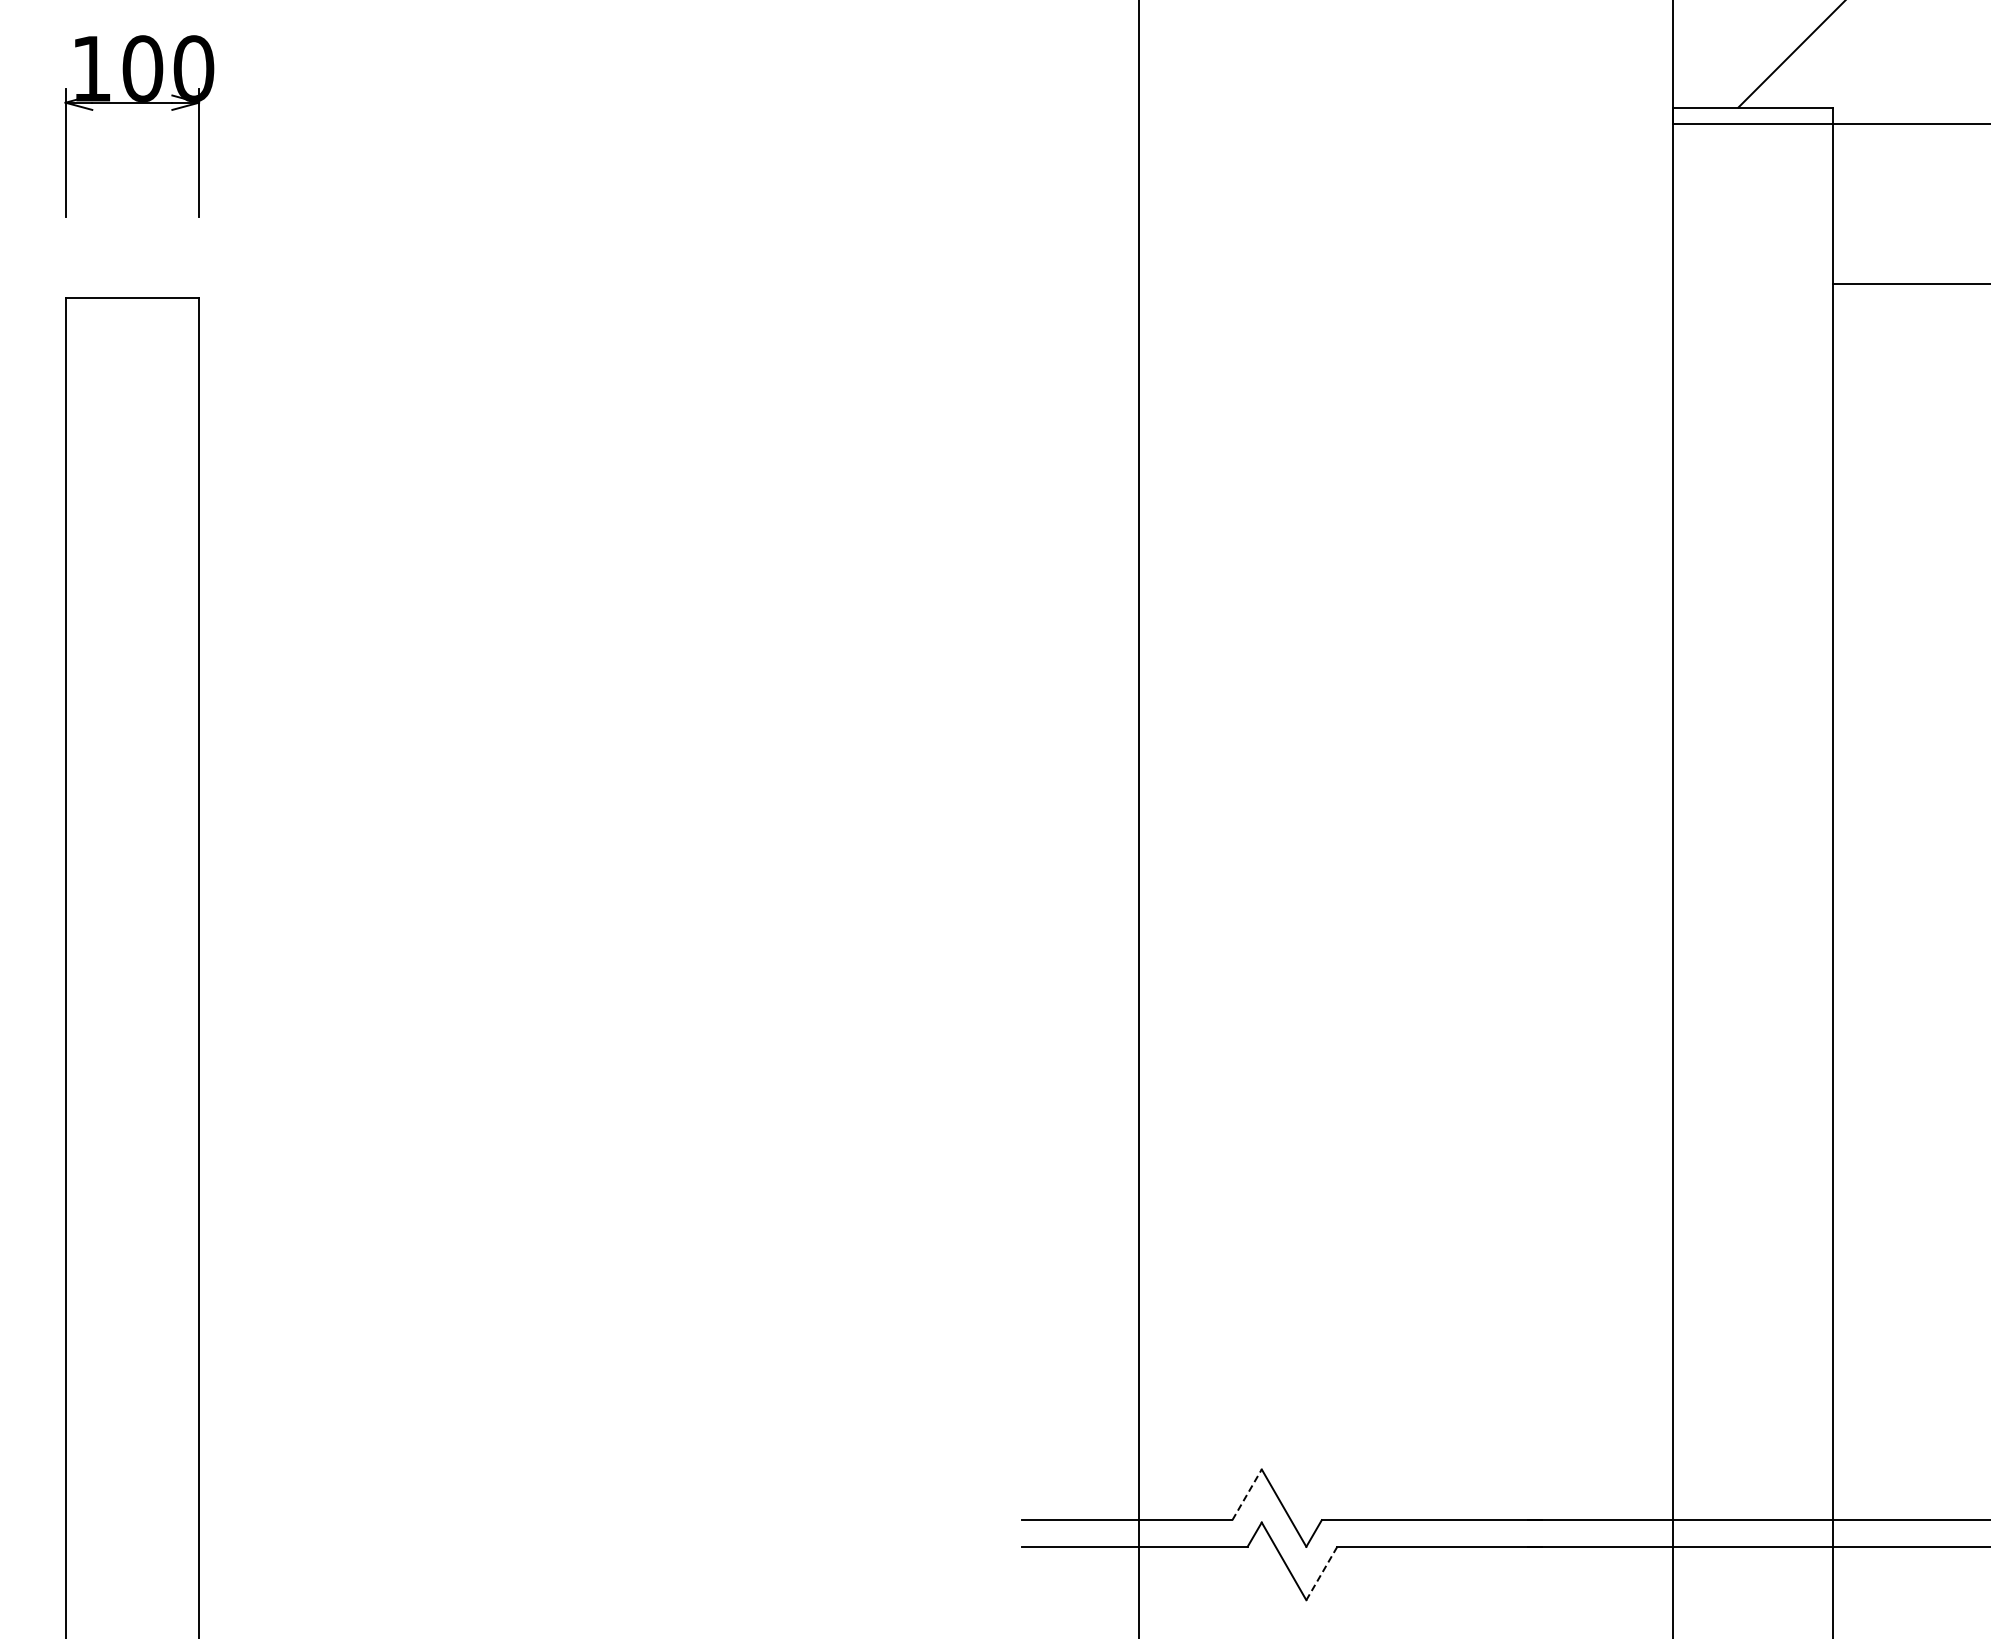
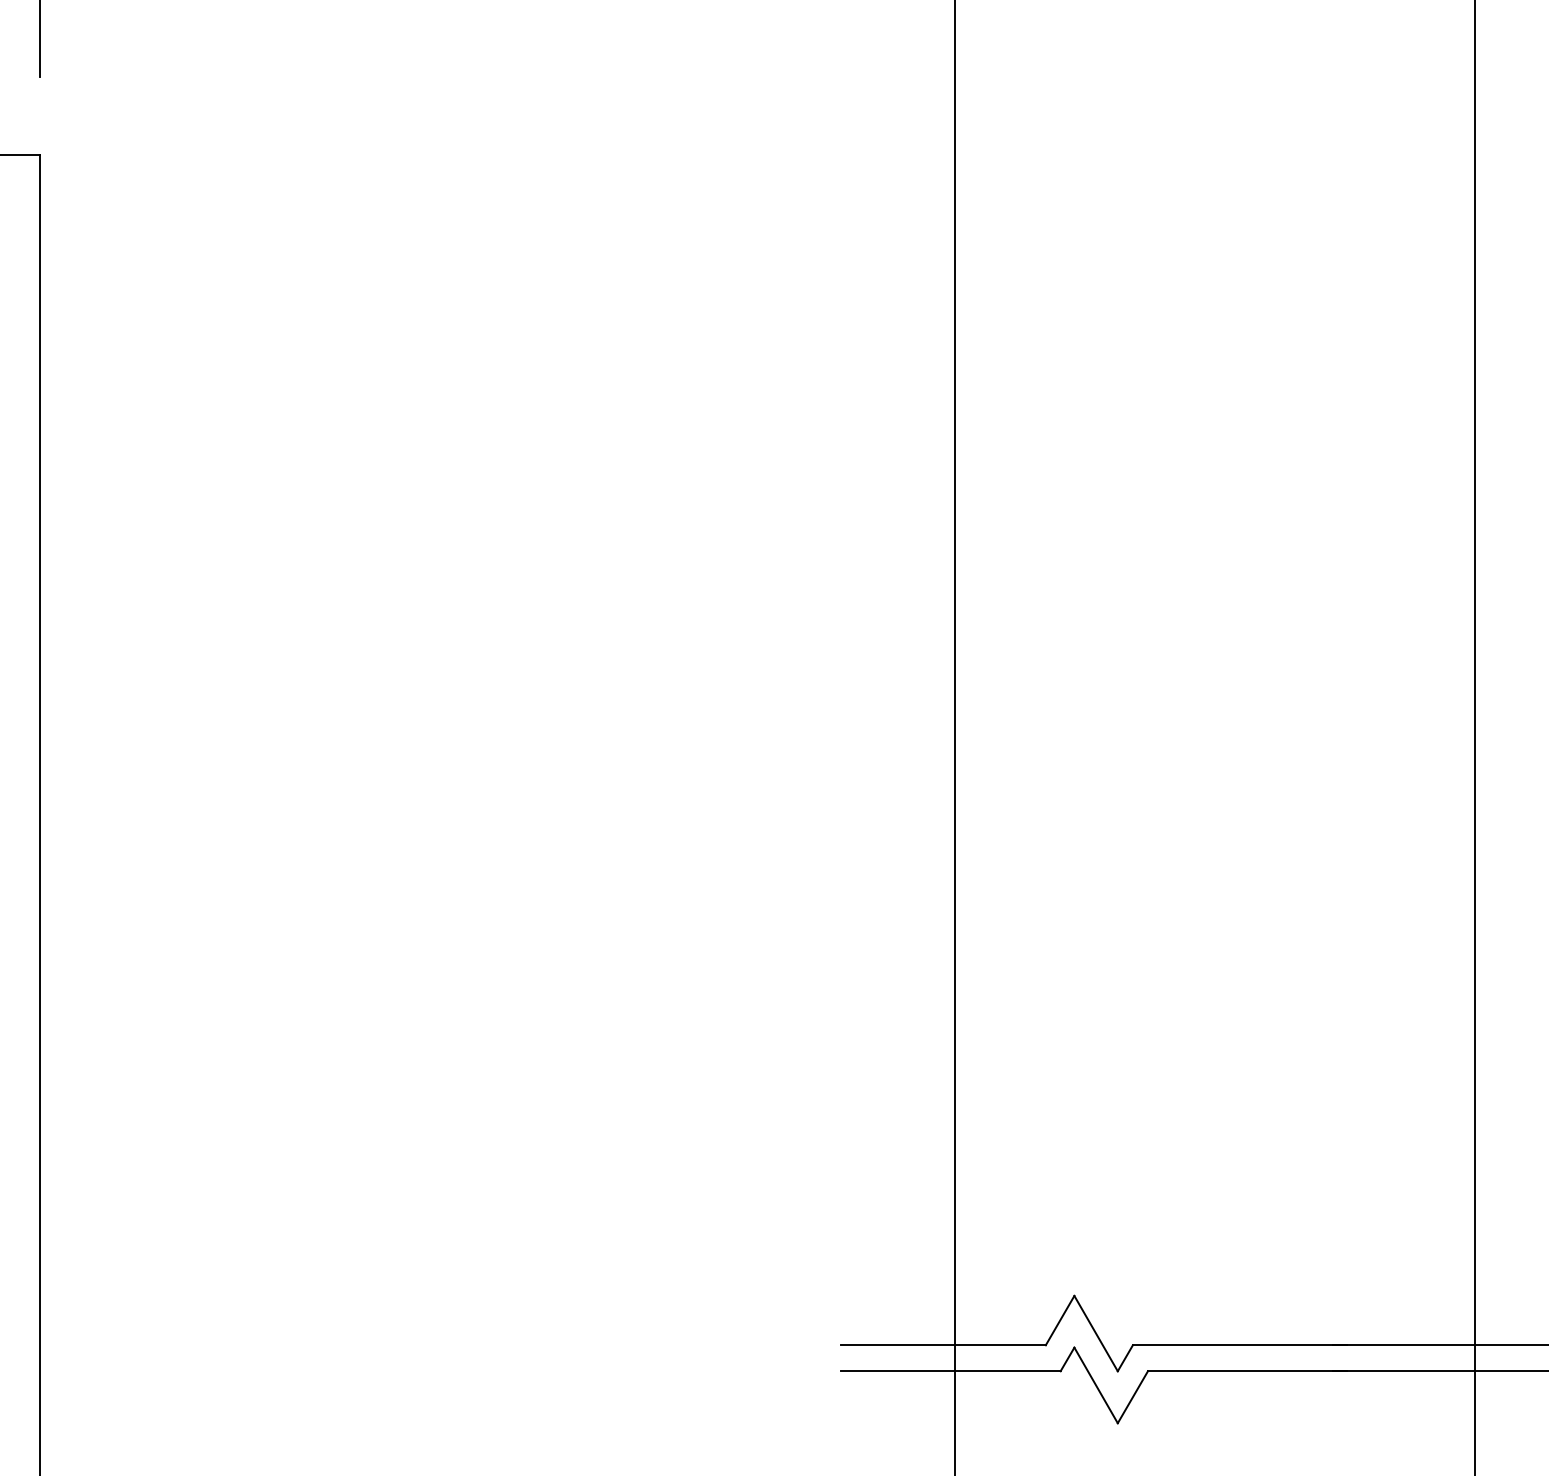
line: (1247, 1494) -> (1060, 1320), dashed -> solid
line: (1321, 1573) -> (1132, 1397), dashed -> solid

